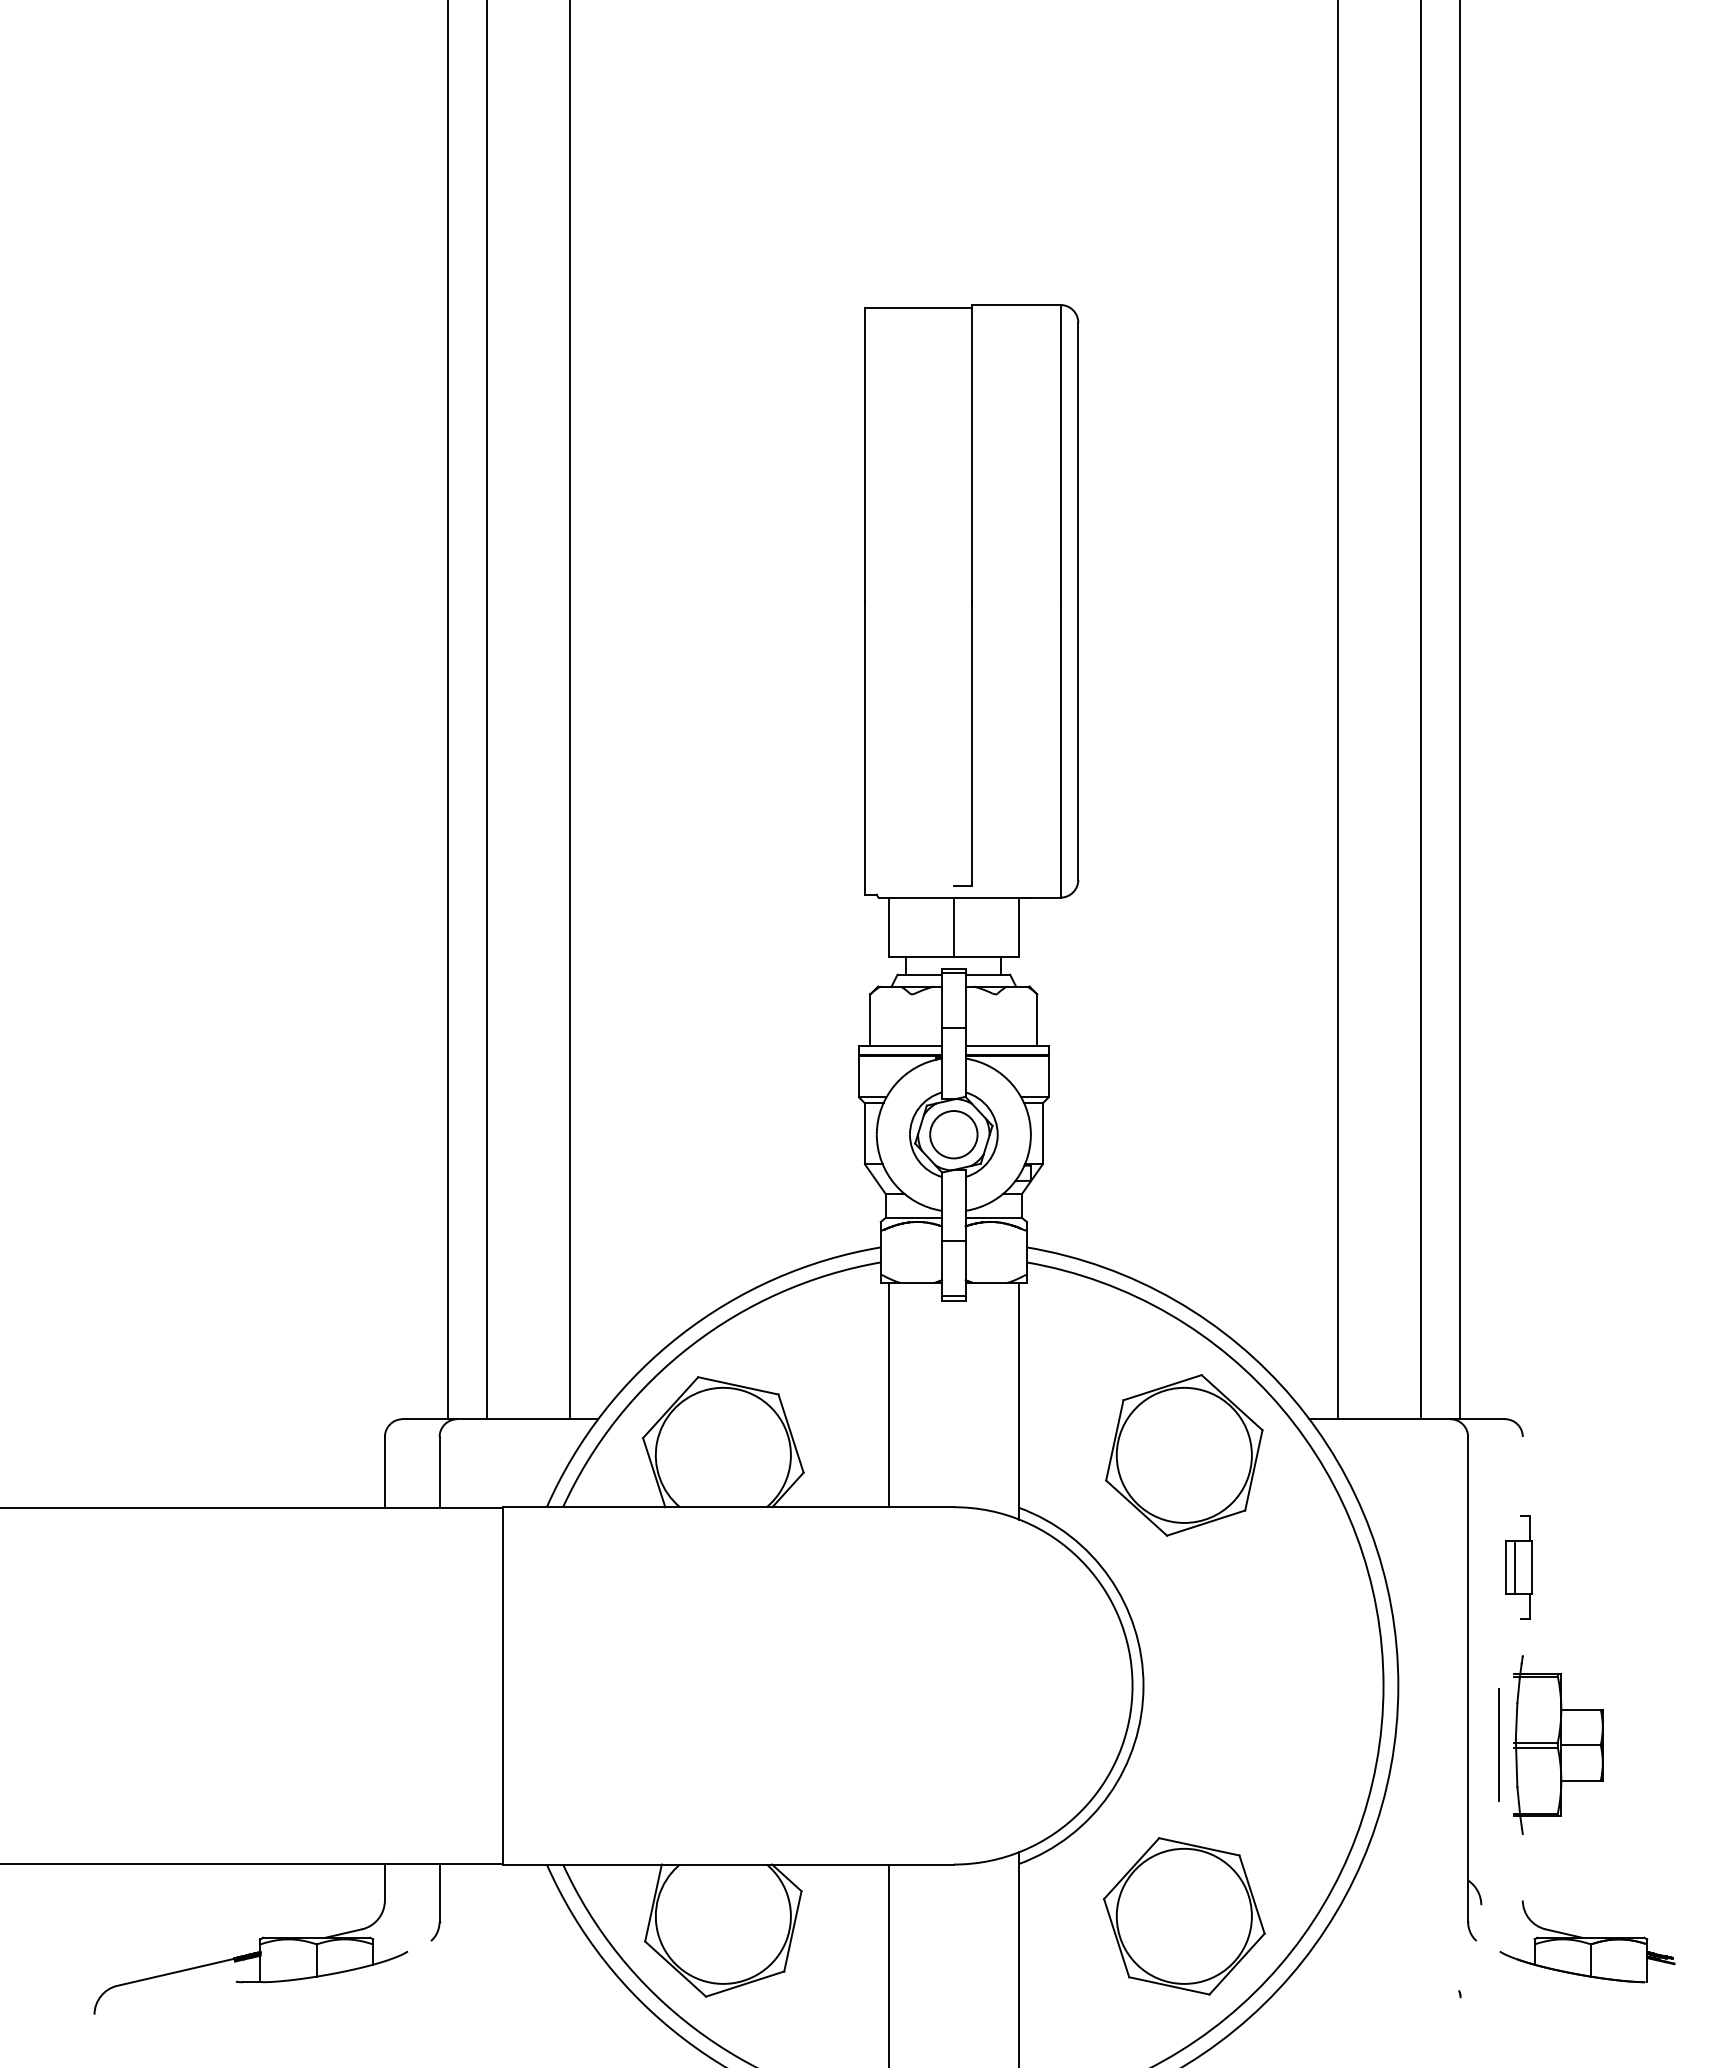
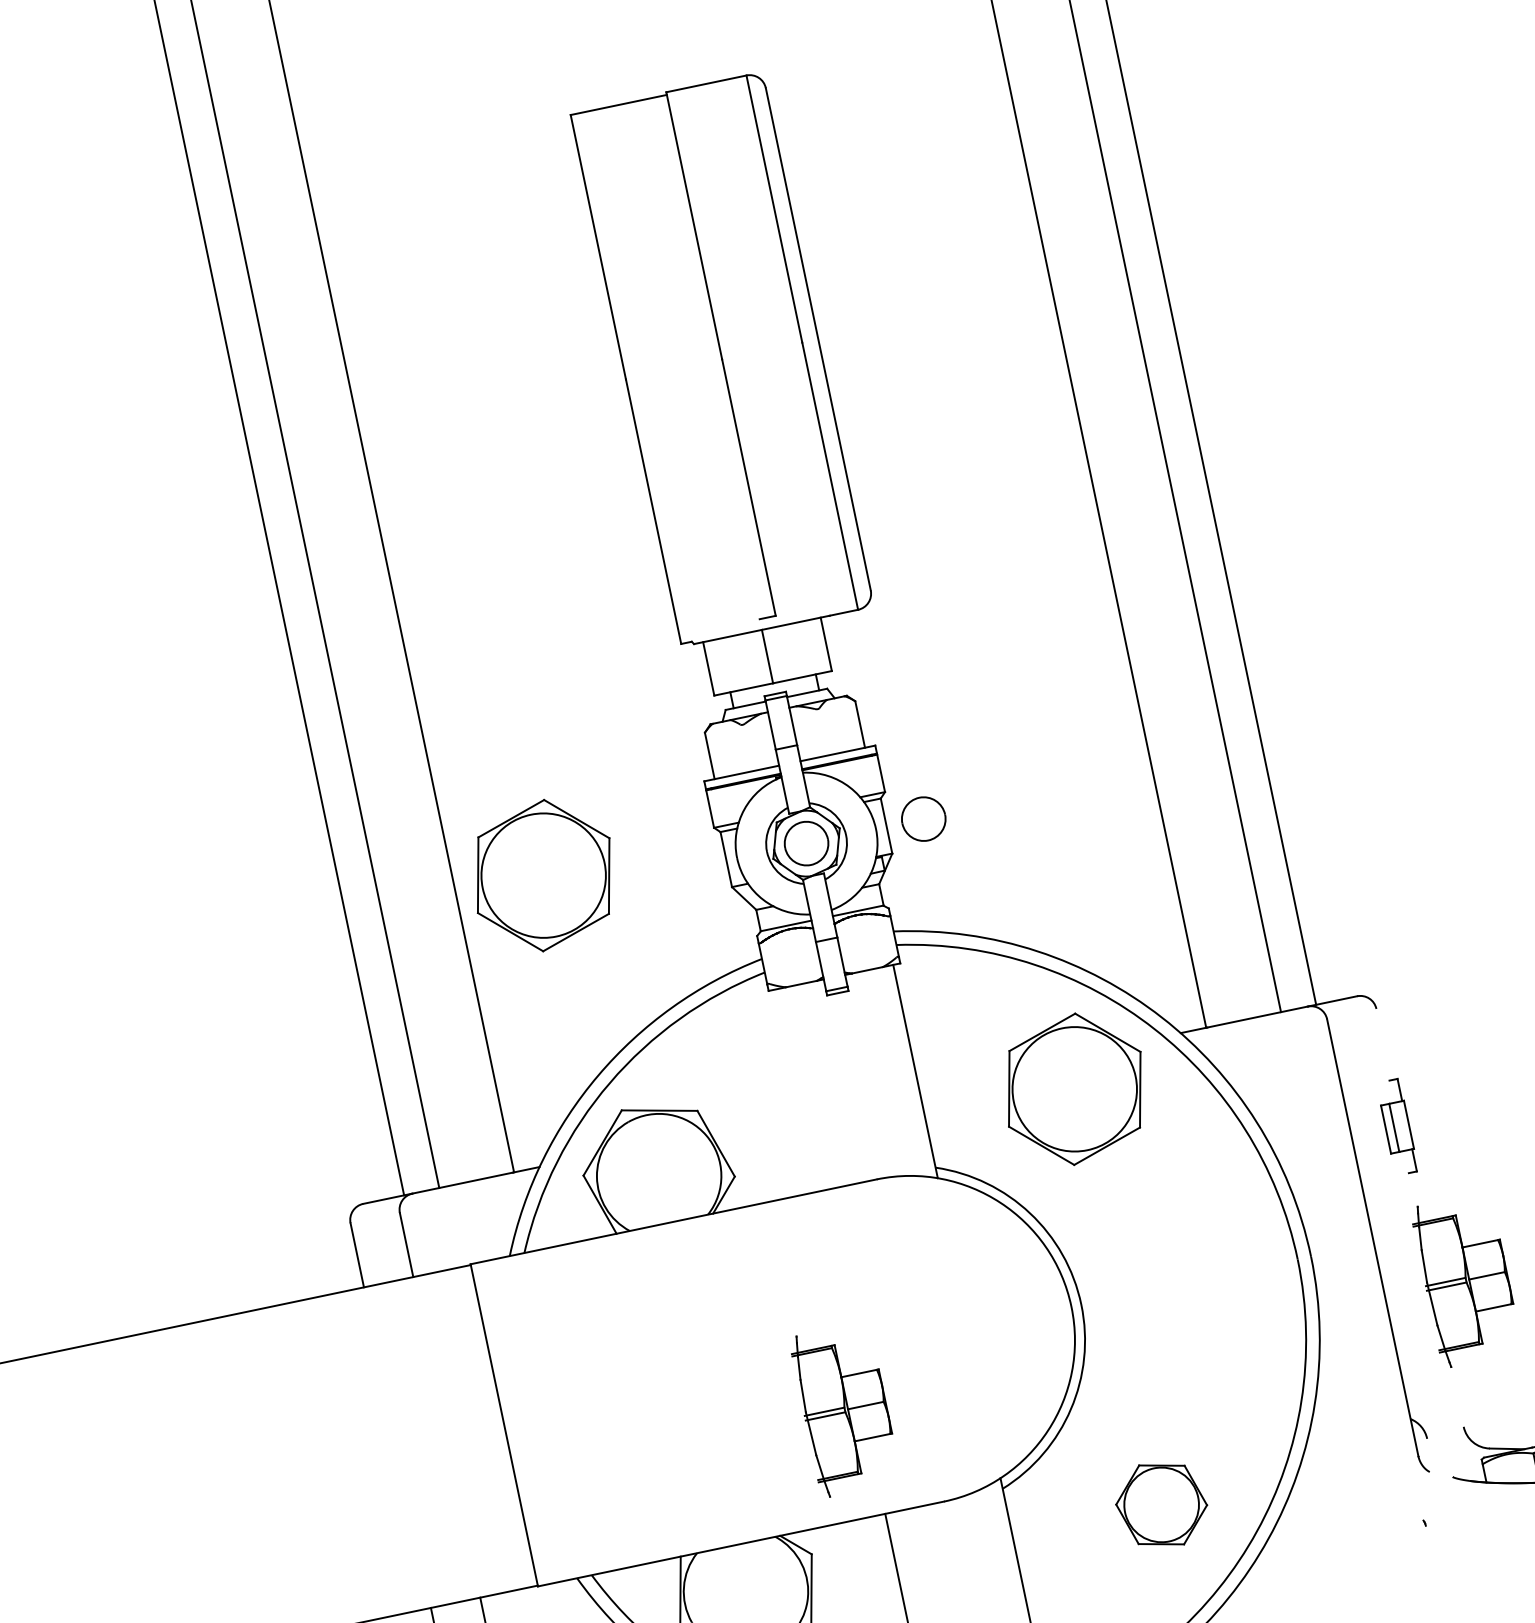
part: (667, 1110) -> (543, 875), added
part: (1083, 1134) -> (923, 819), added
line: (888, 1394) -> (796, 1090), removed
part: (869, 1744) -> (845, 1409), added
line: (1499, 1744) -> (1413, 1290), removed
part: (1184, 1916) -> (1161, 1504), size x0.6

